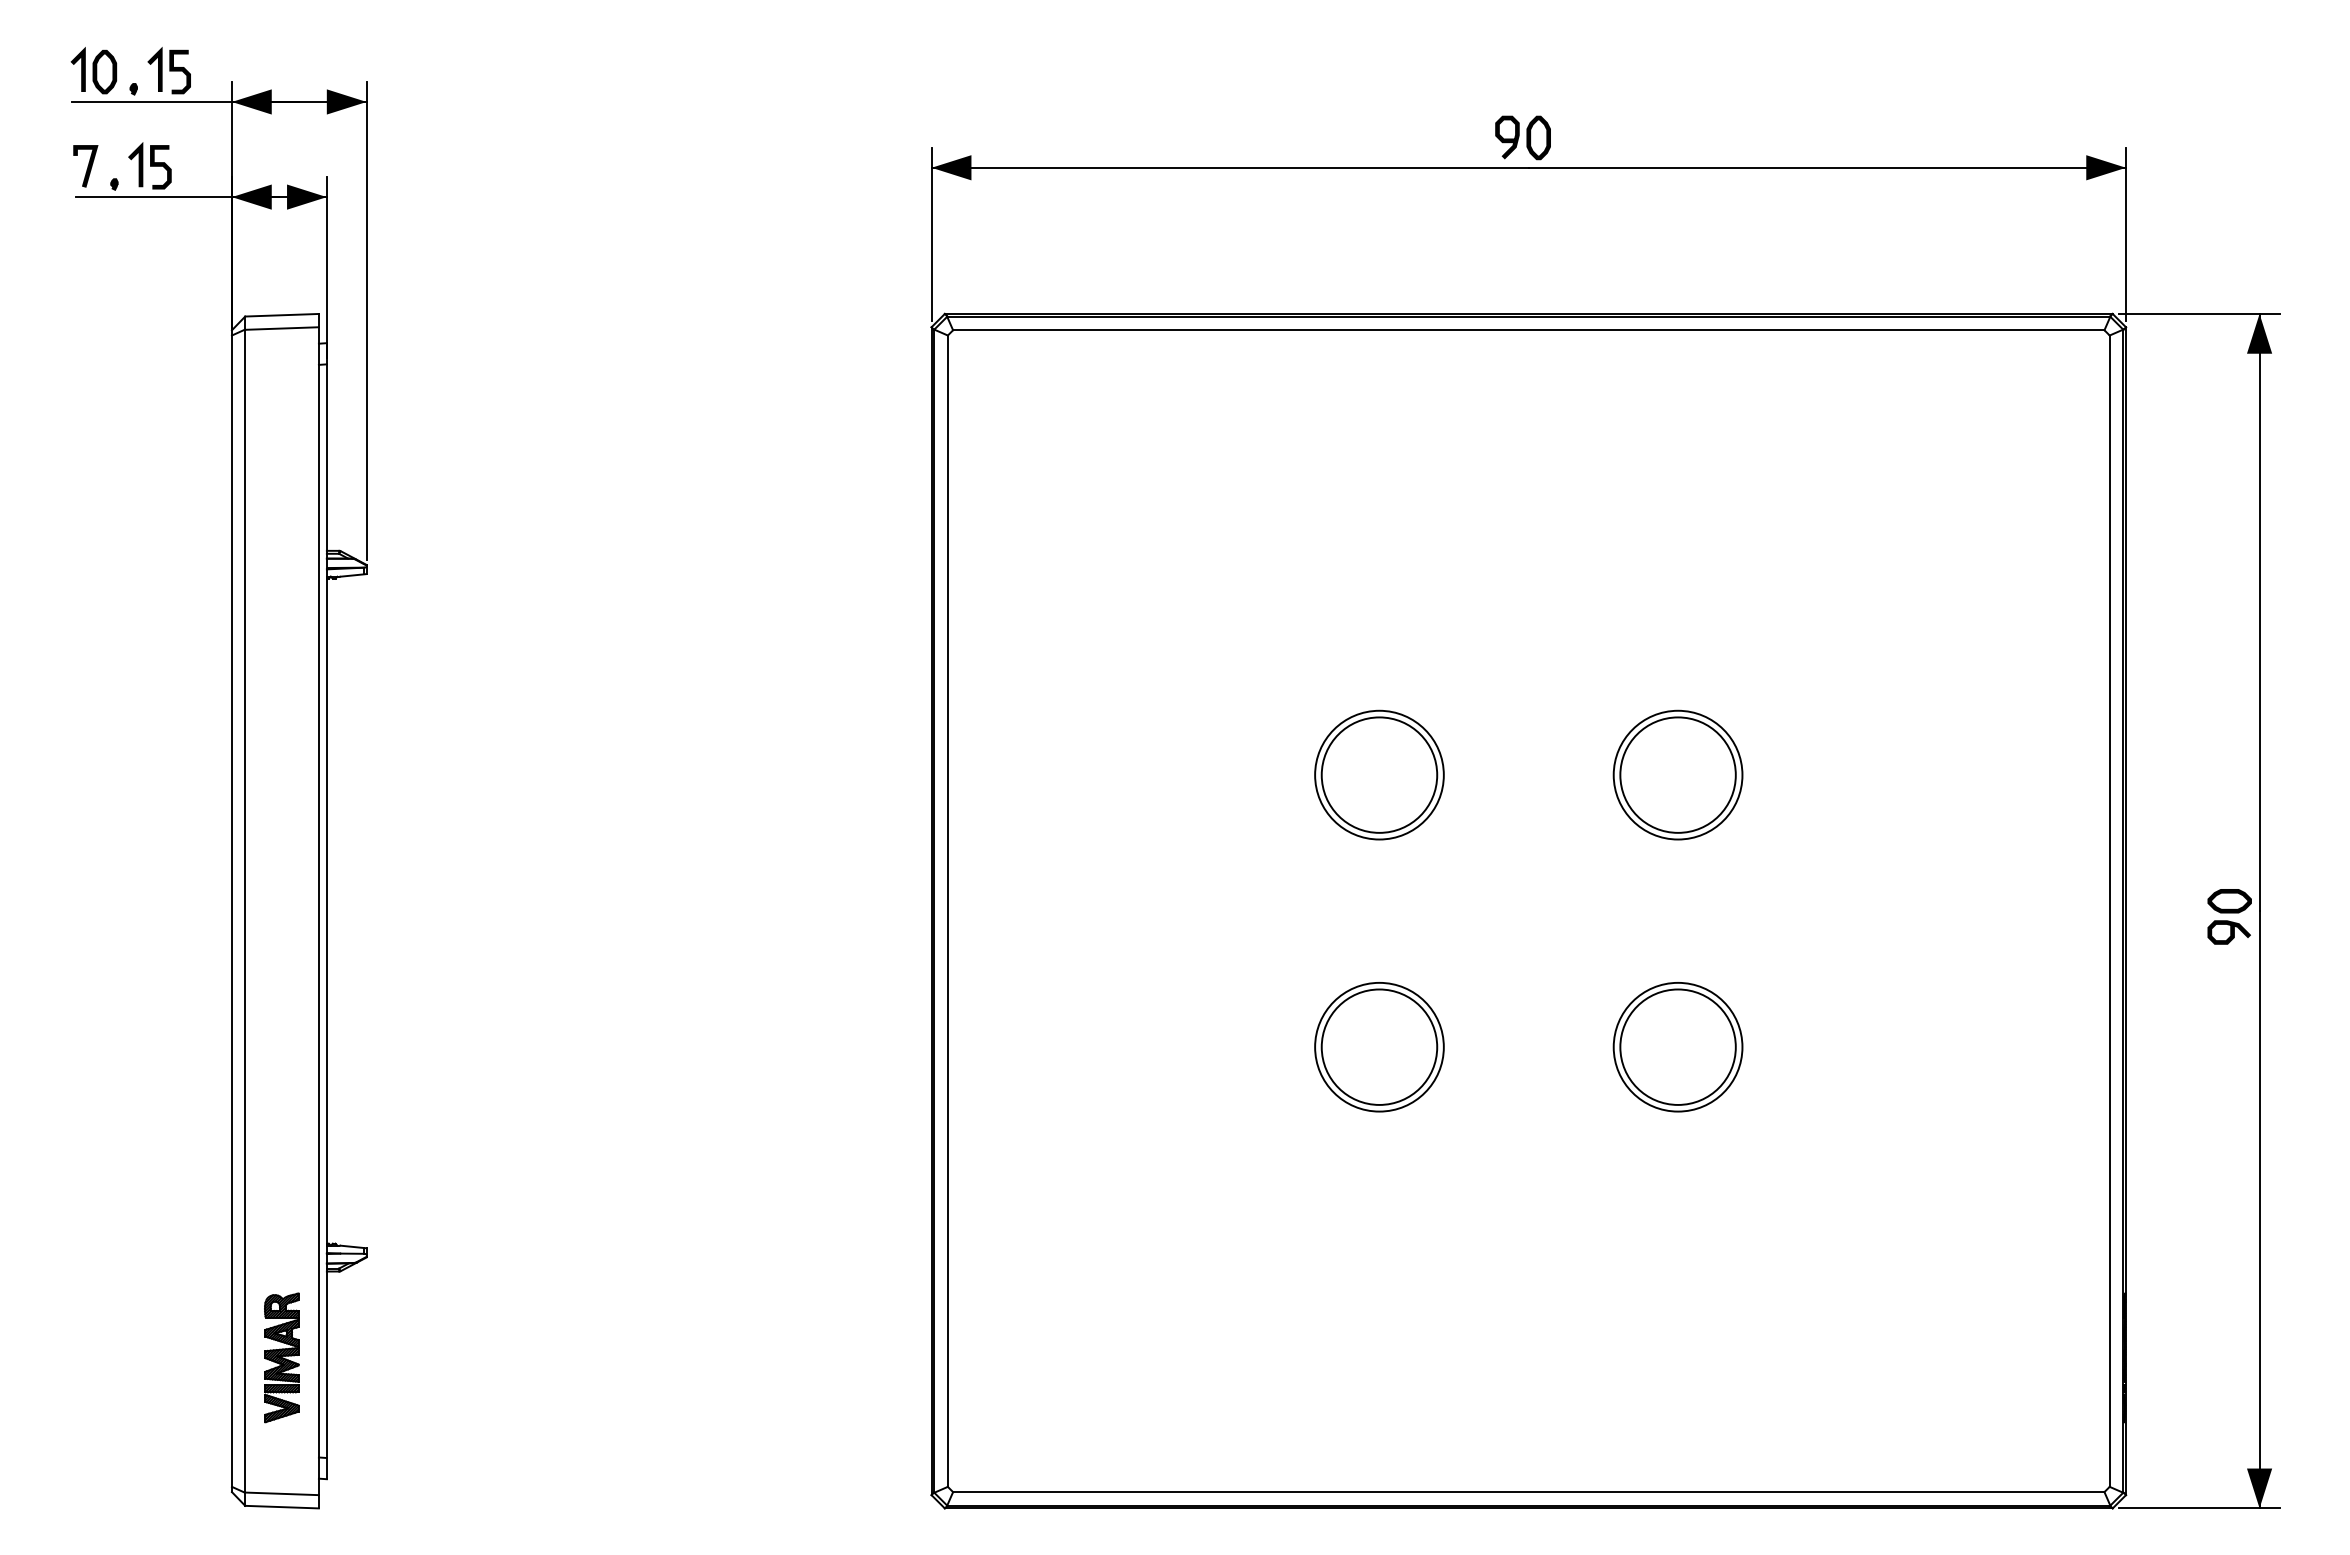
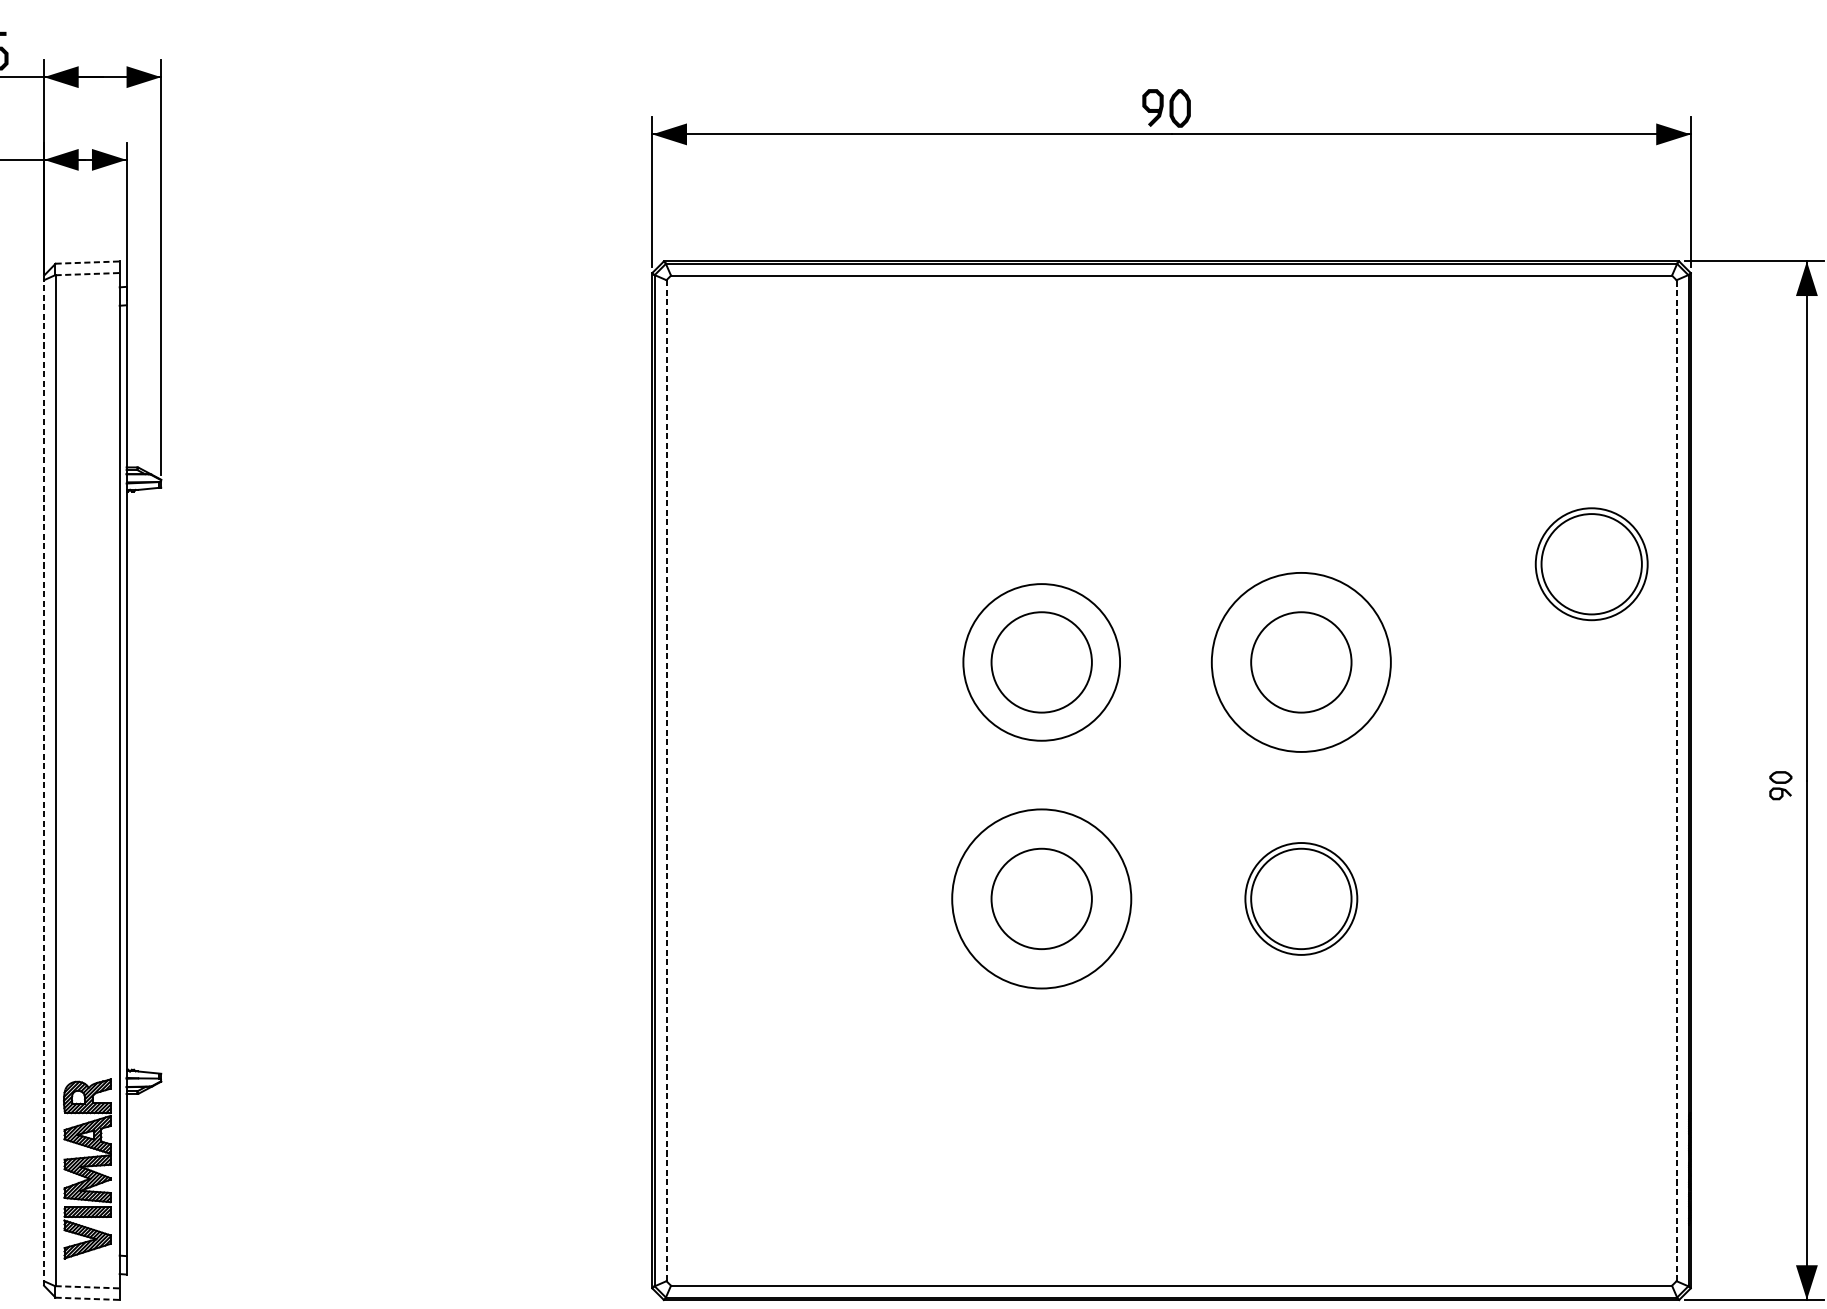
line: (282, 315) -> (88, 262), solid -> dashed
line: (282, 328) -> (88, 274), solid -> dashed
part: (2011, 662) -> (1591, 564), added
circle: (1379, 774) -> (1041, 661), size x1.4
circle: (1677, 774) -> (1300, 661), size x1.6
line: (231, 911) -> (43, 780), solid -> dashed
line: (947, 911) -> (666, 780), solid -> dashed
line: (2109, 911) -> (1676, 780), solid -> dashed
part: (2229, 916) -> (1780, 785), size x0.6
circle: (1379, 1046) -> (1041, 898), size x1.6
part: (281, 1357) -> (87, 1168), size x1.6
line: (282, 1493) -> (88, 1286), solid -> dashed
line: (282, 1507) -> (88, 1299), solid -> dashed

